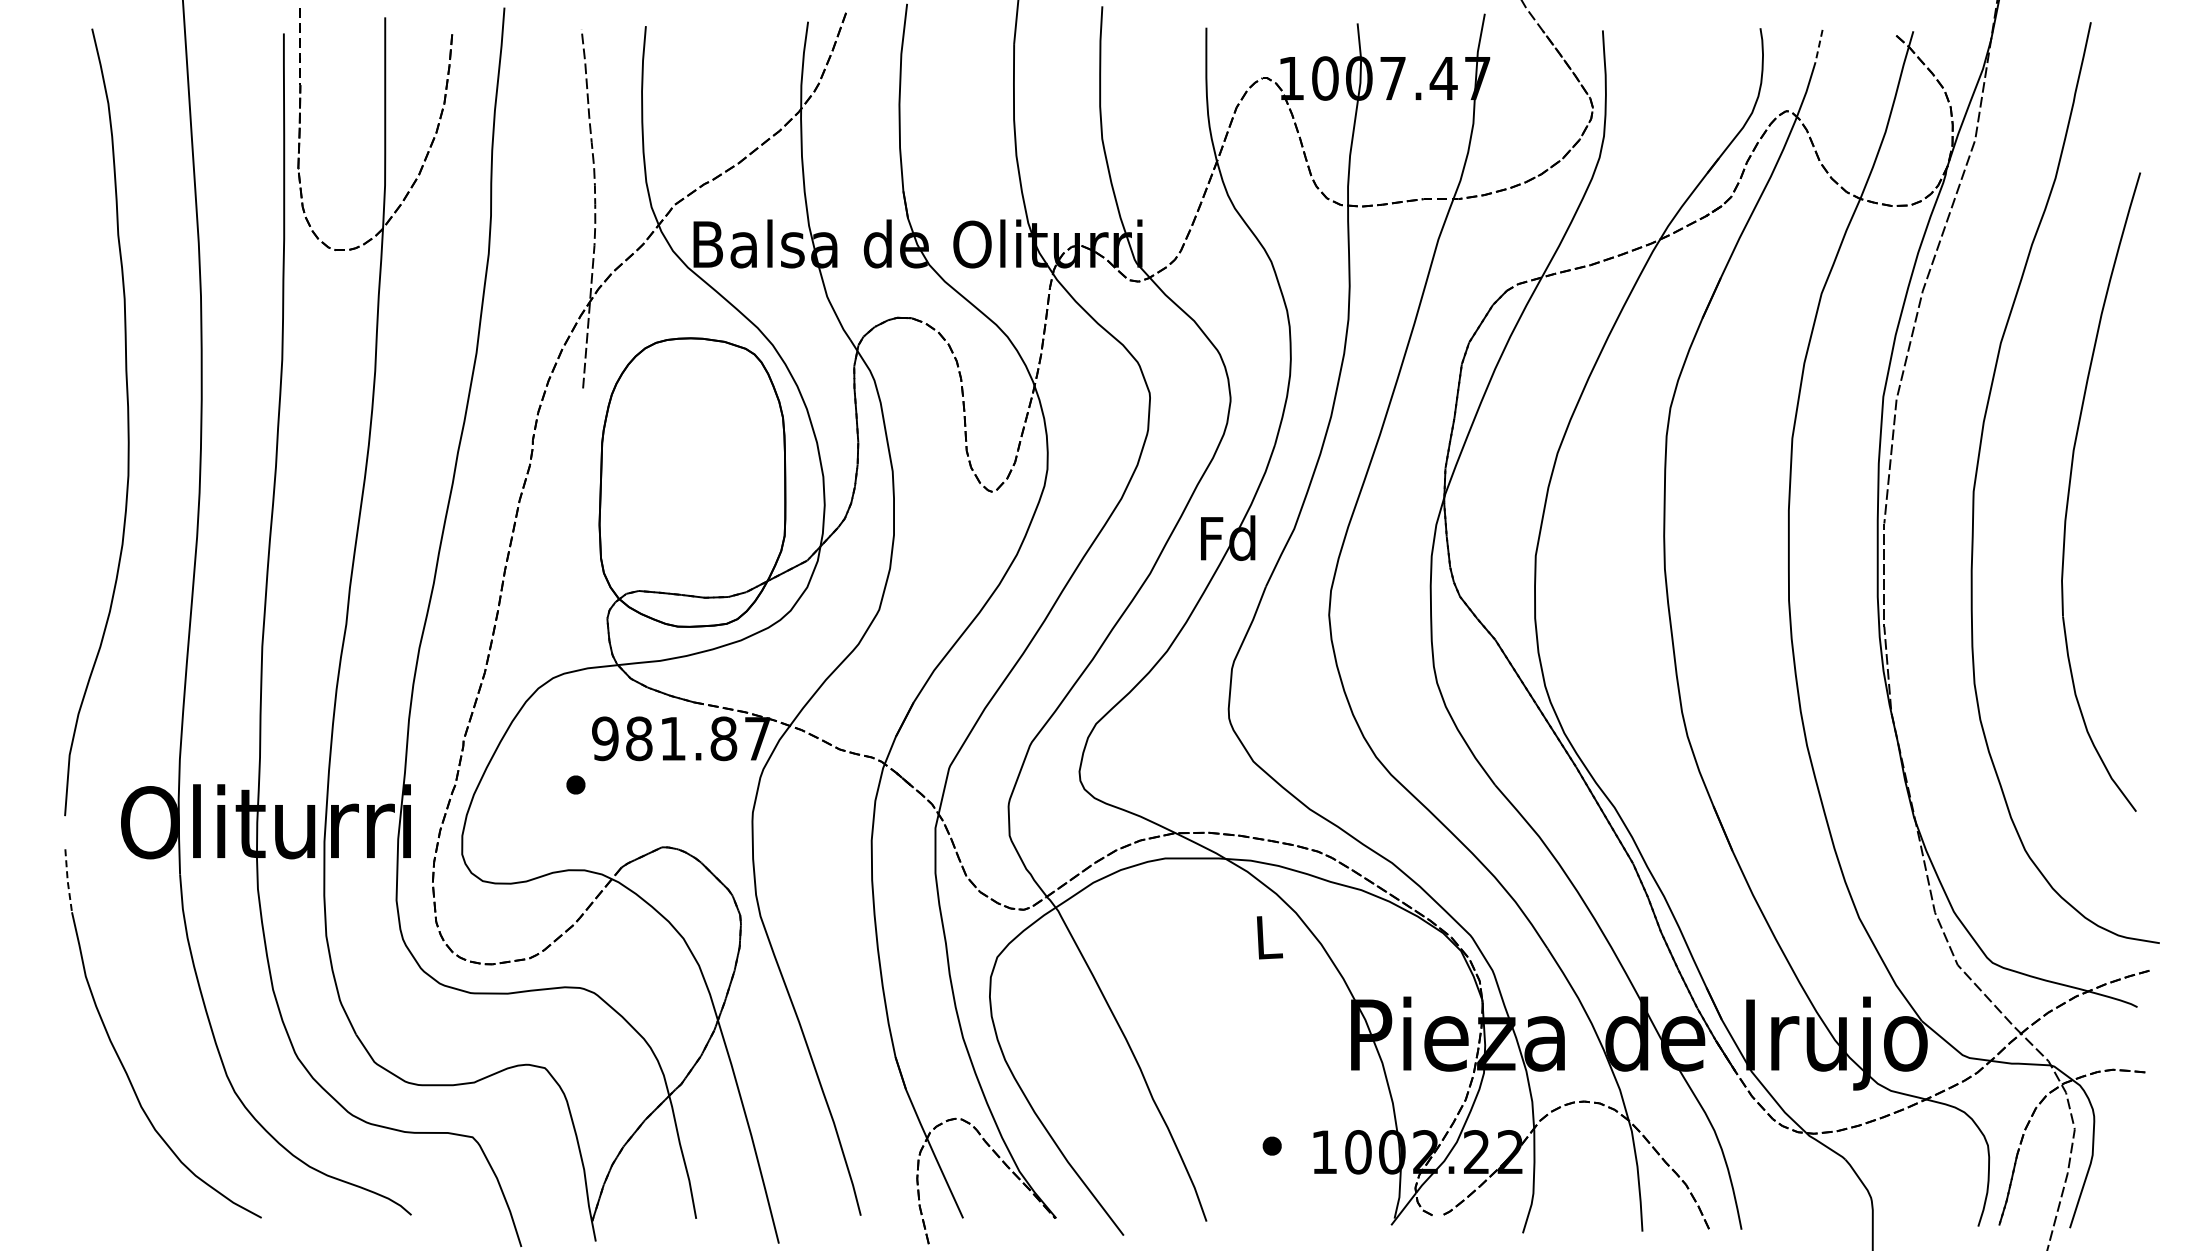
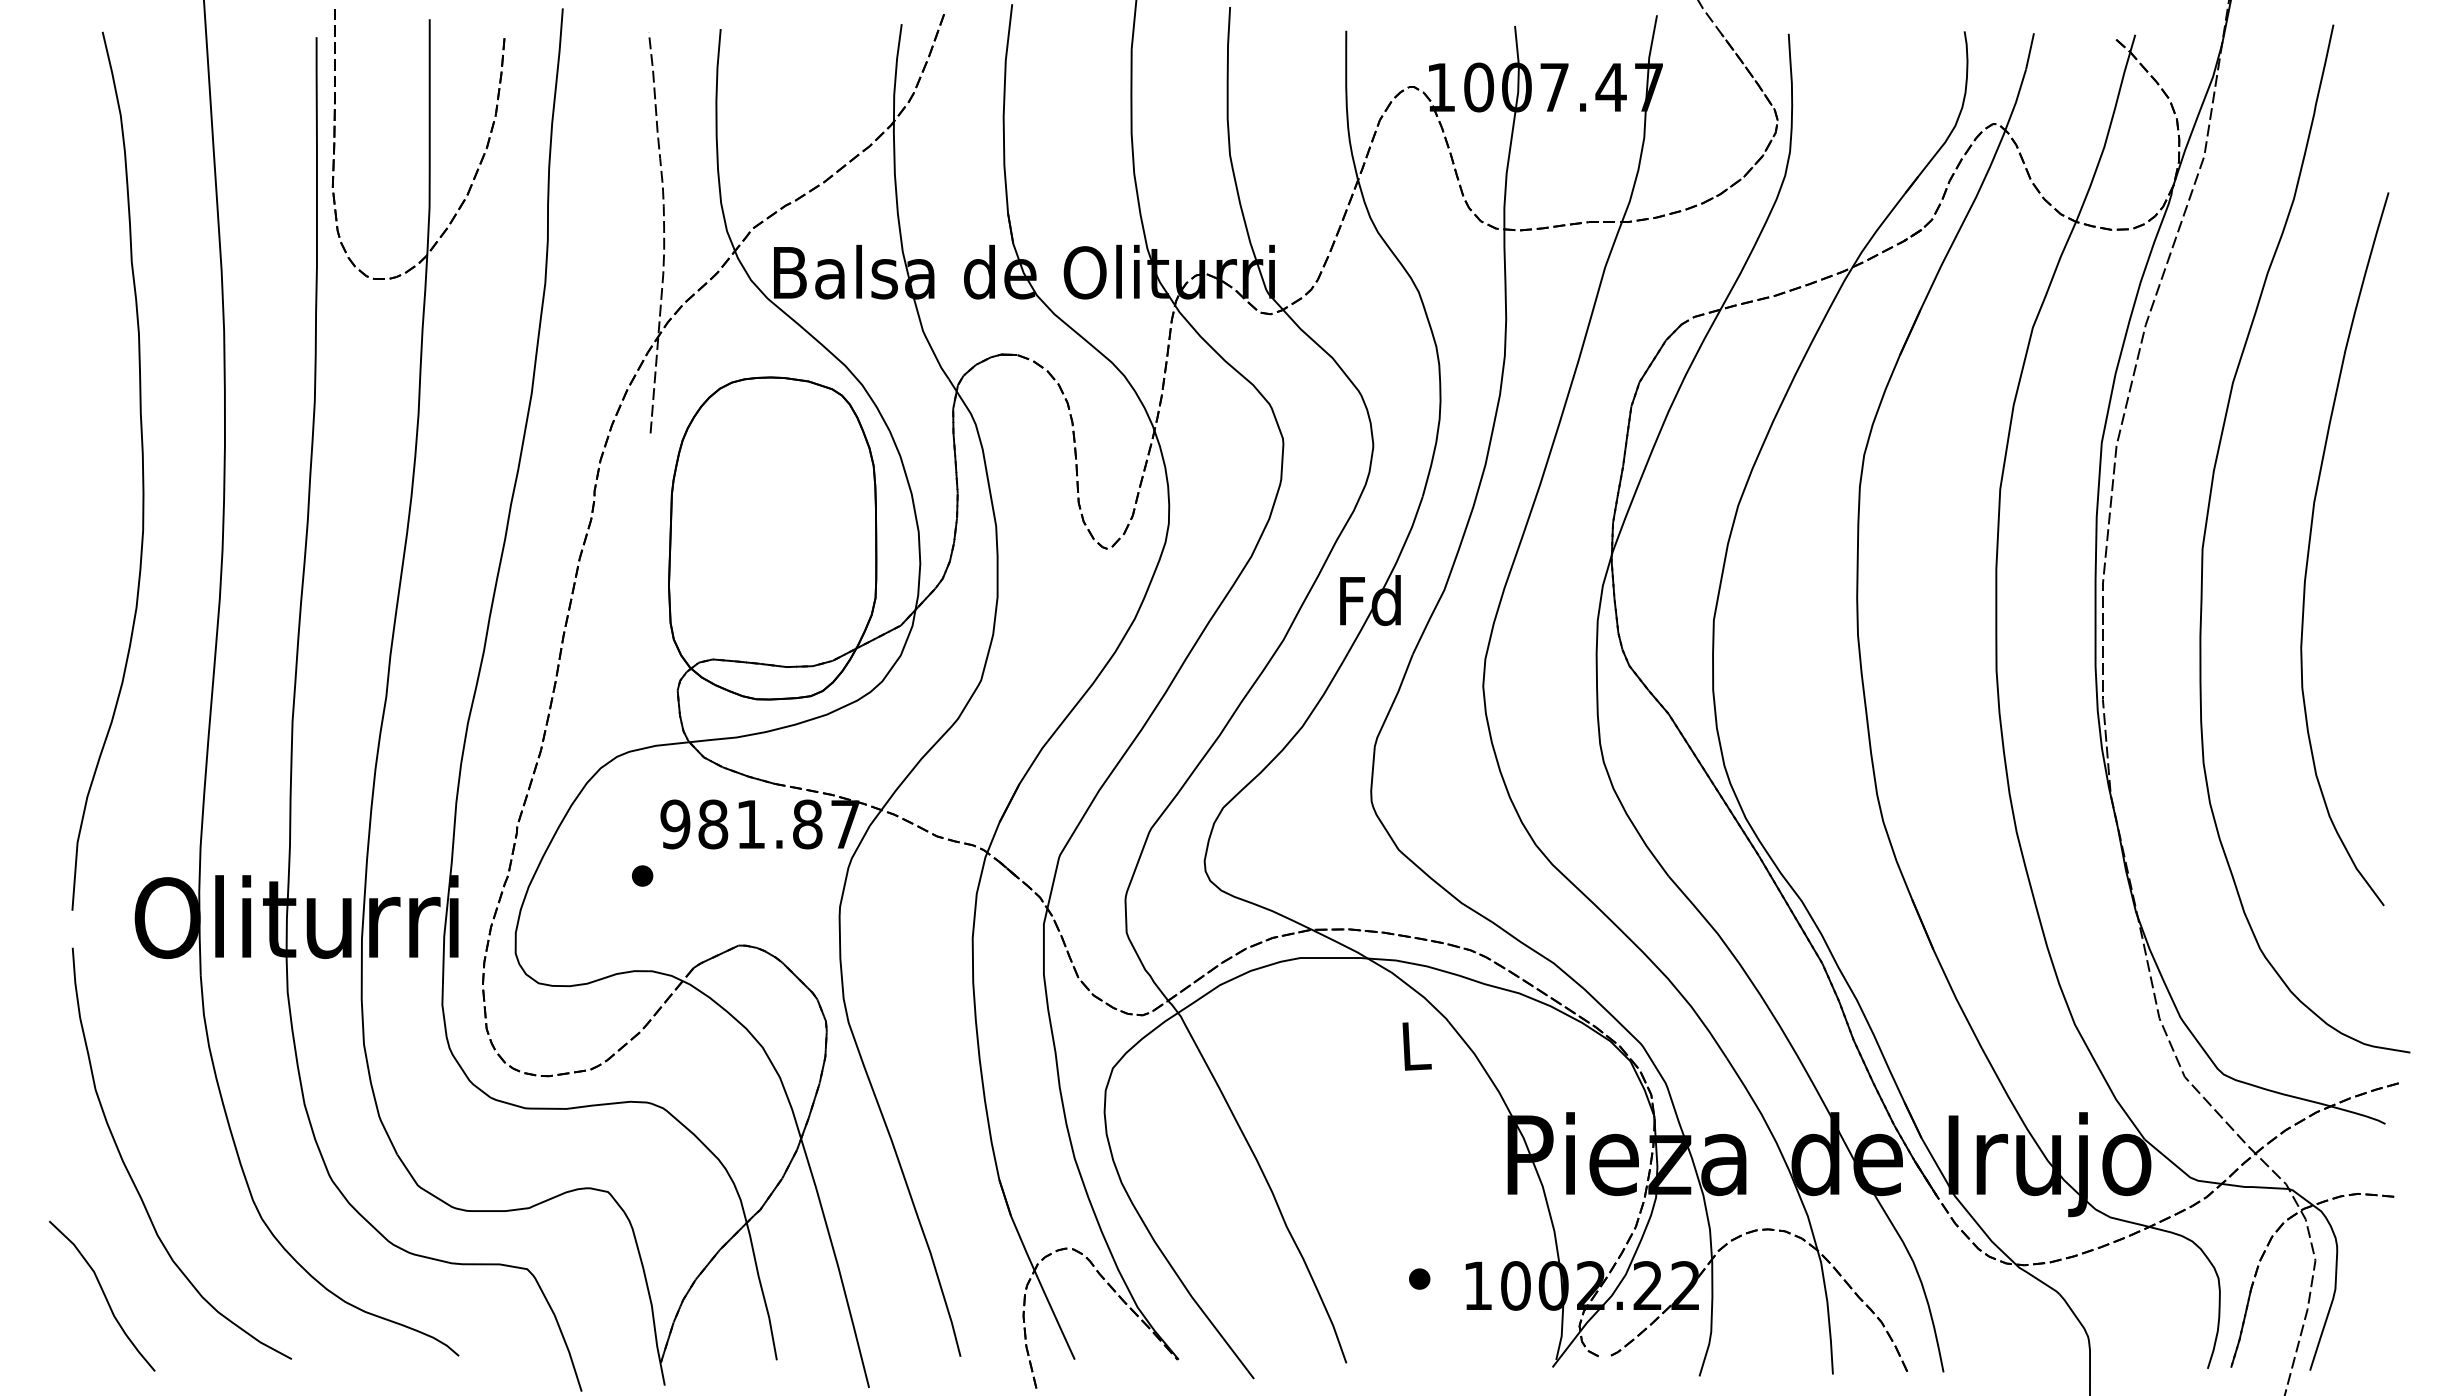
line: (1819, 46) -> (2030, 51), dashed -> solid
line: (67, 881) -> (75, 983), dashed -> solid
curve: (93, 1161) -> (104, 1296), added

